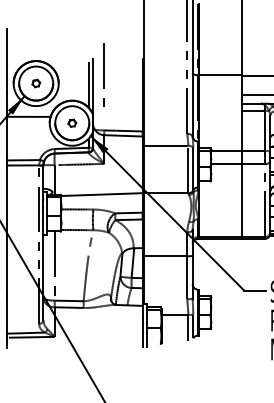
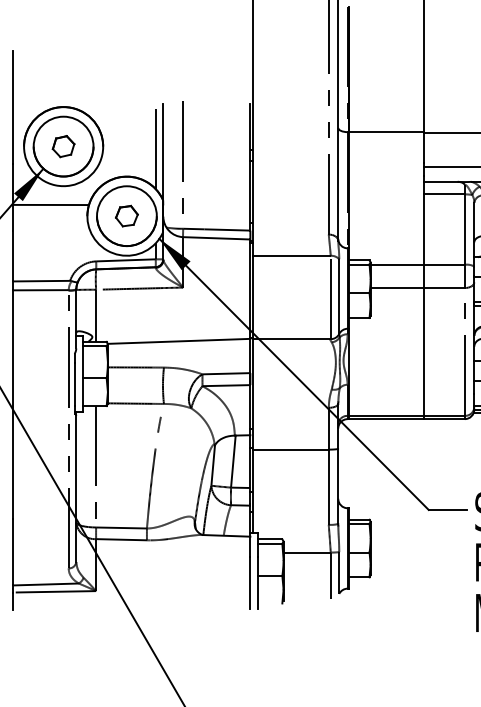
line: (103, 74) -> (181, 156), moved
part: (36, 83) -> (64, 146), size x1.67
part: (72, 123) -> (127, 216), size x1.67

